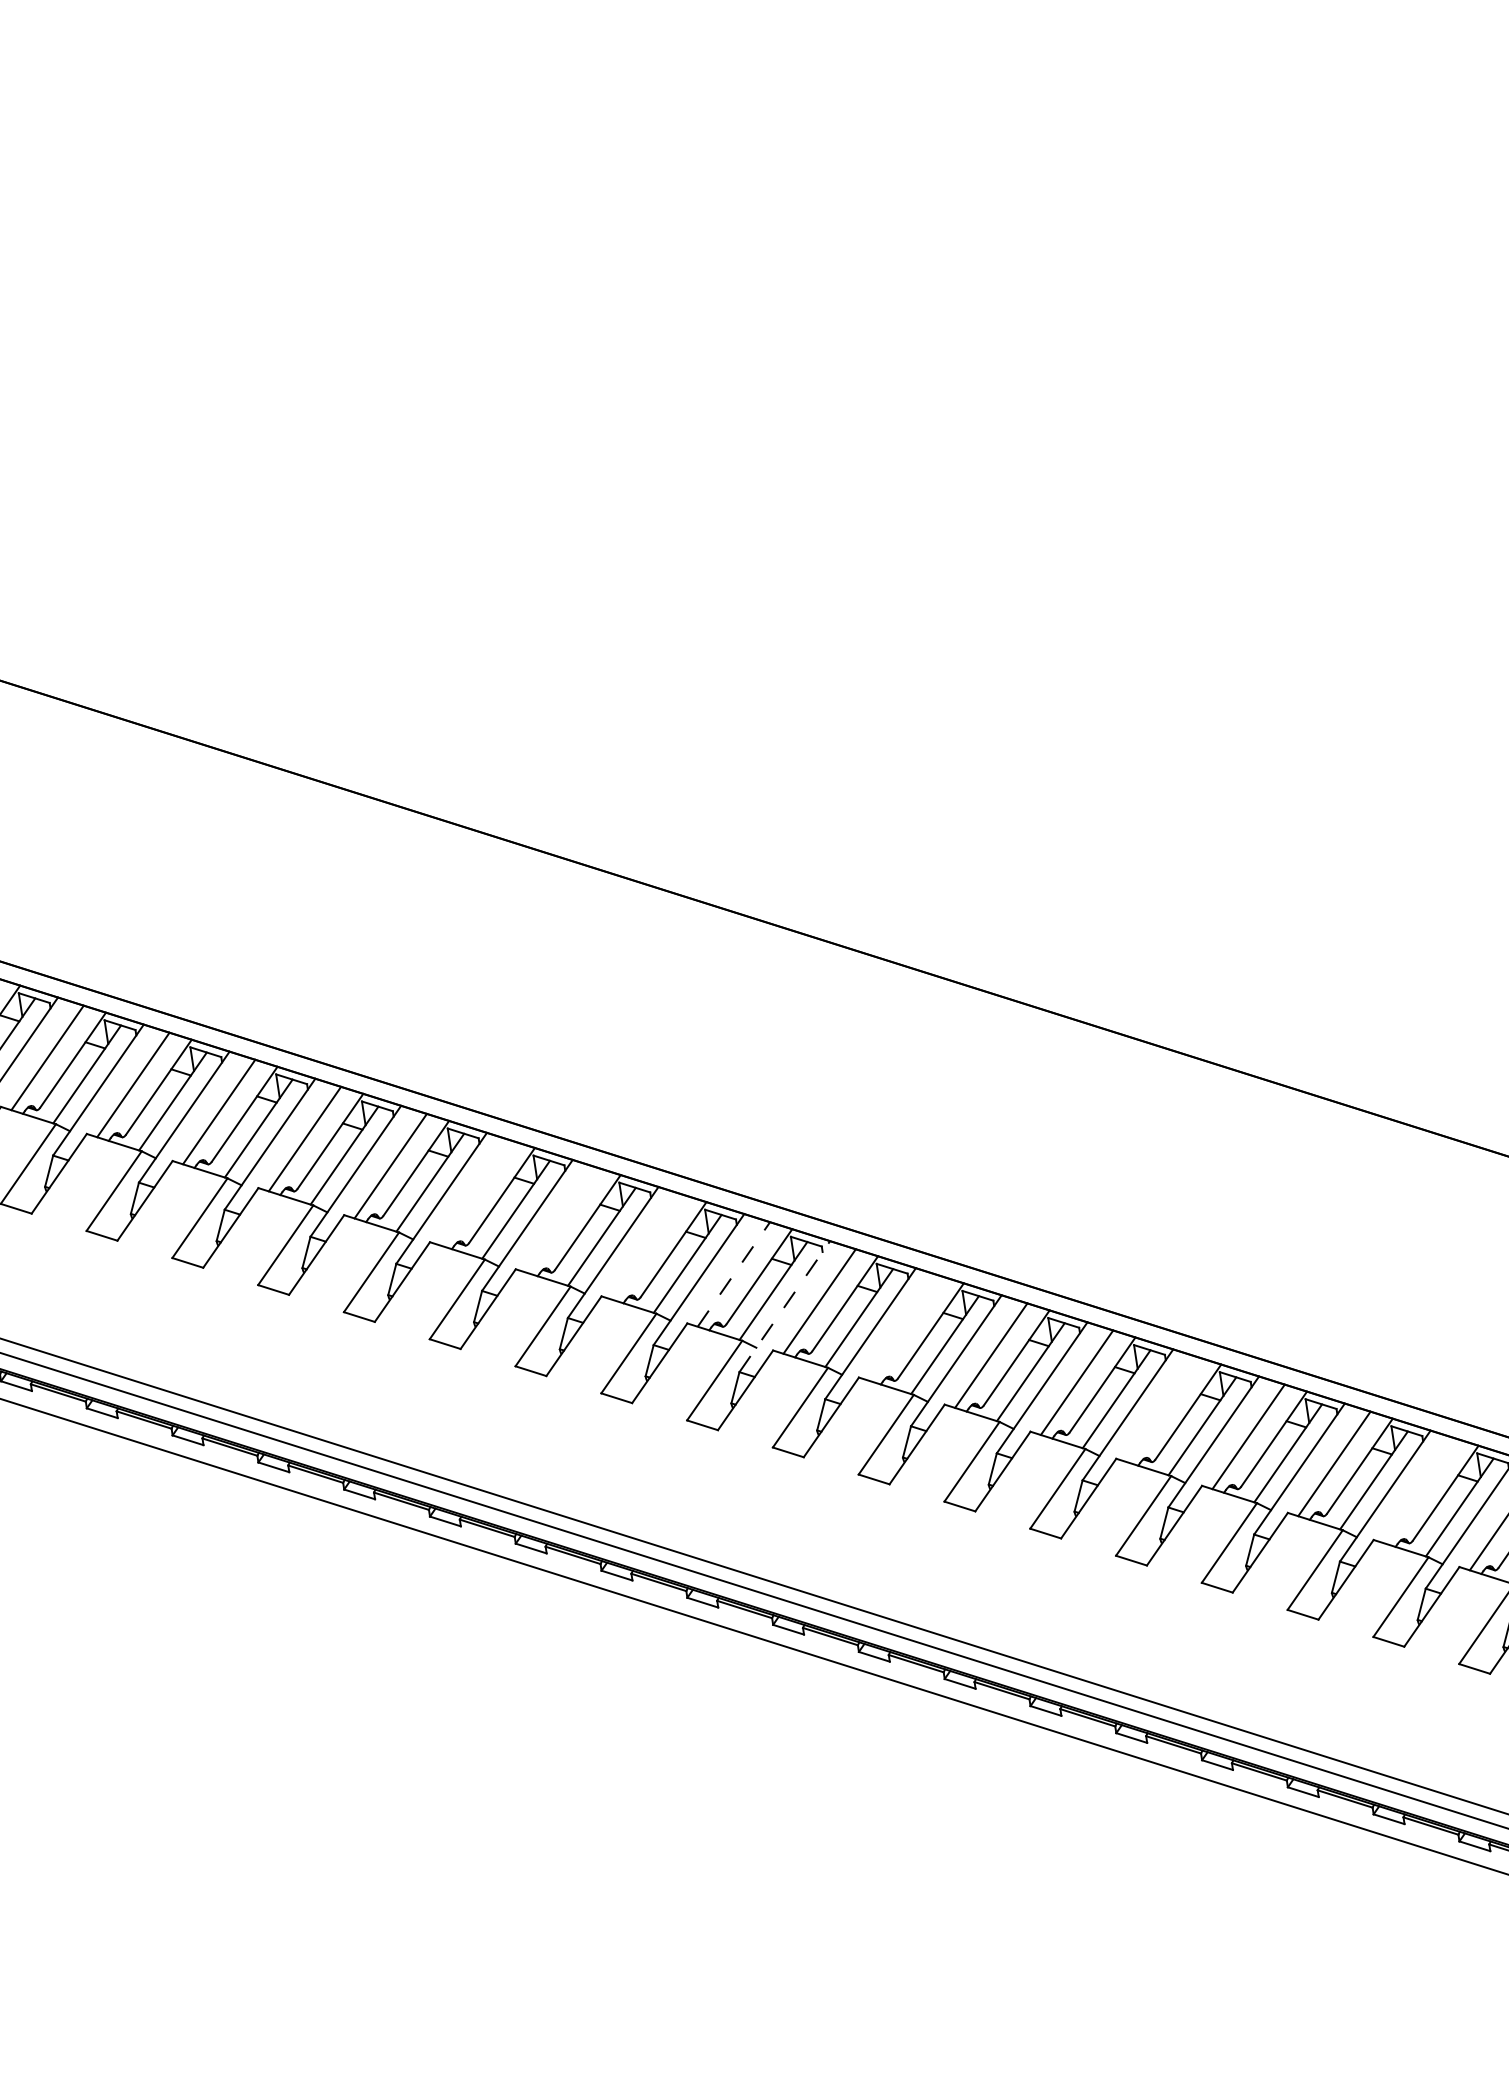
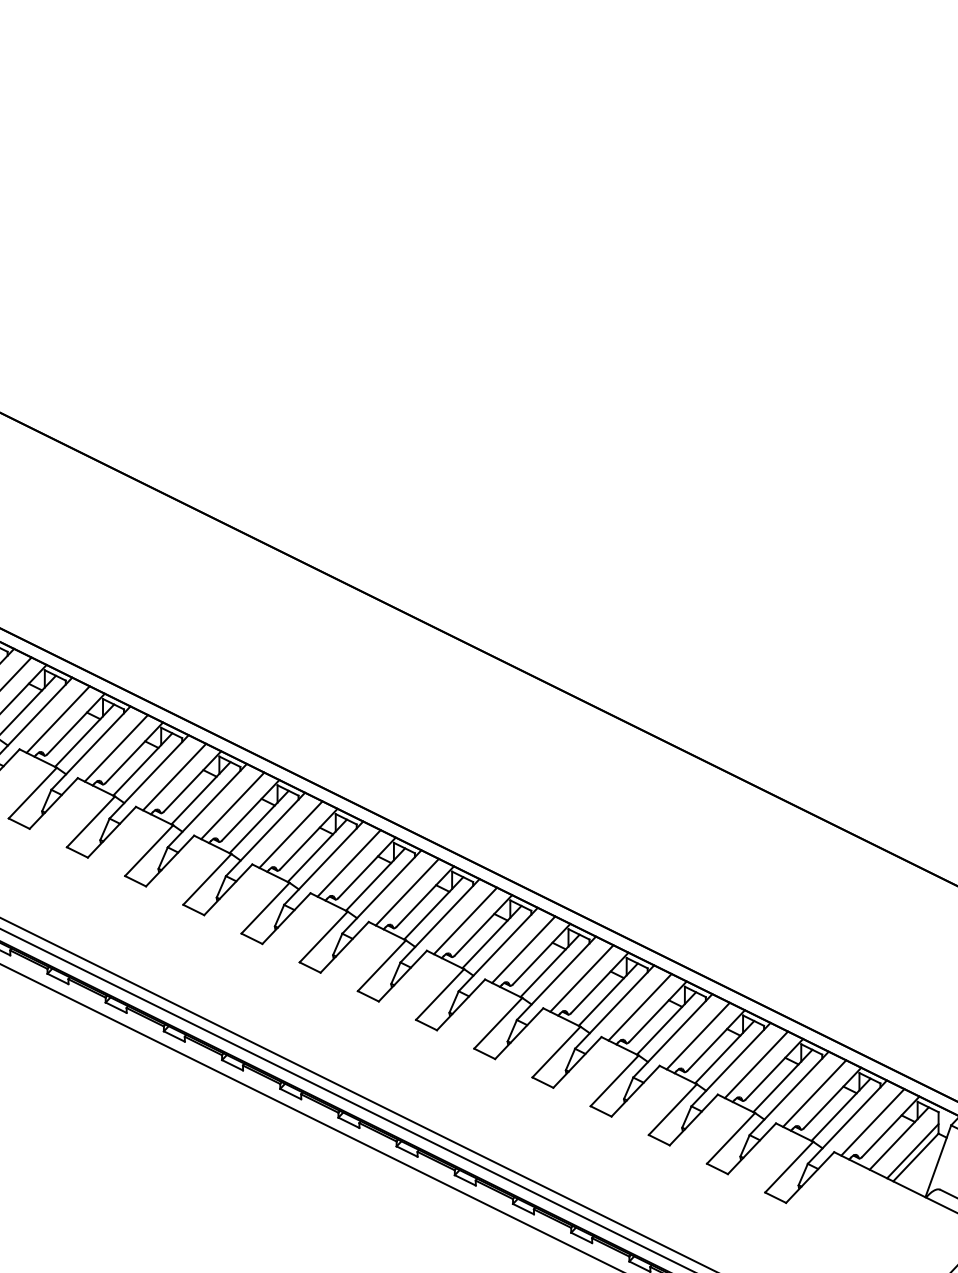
line: (476, 1192) -> (116, 747), added
line: (562, 1220) -> (174, 777), added
line: (647, 1247) -> (232, 805), added
line: (733, 1274) -> (290, 834), dashed -> solid
line: (784, 1306) -> (323, 863), dashed -> solid
line: (905, 1328) -> (407, 892), added
line: (1162, 1409) -> (581, 978), added
line: (1420, 1490) -> (756, 1064), added

